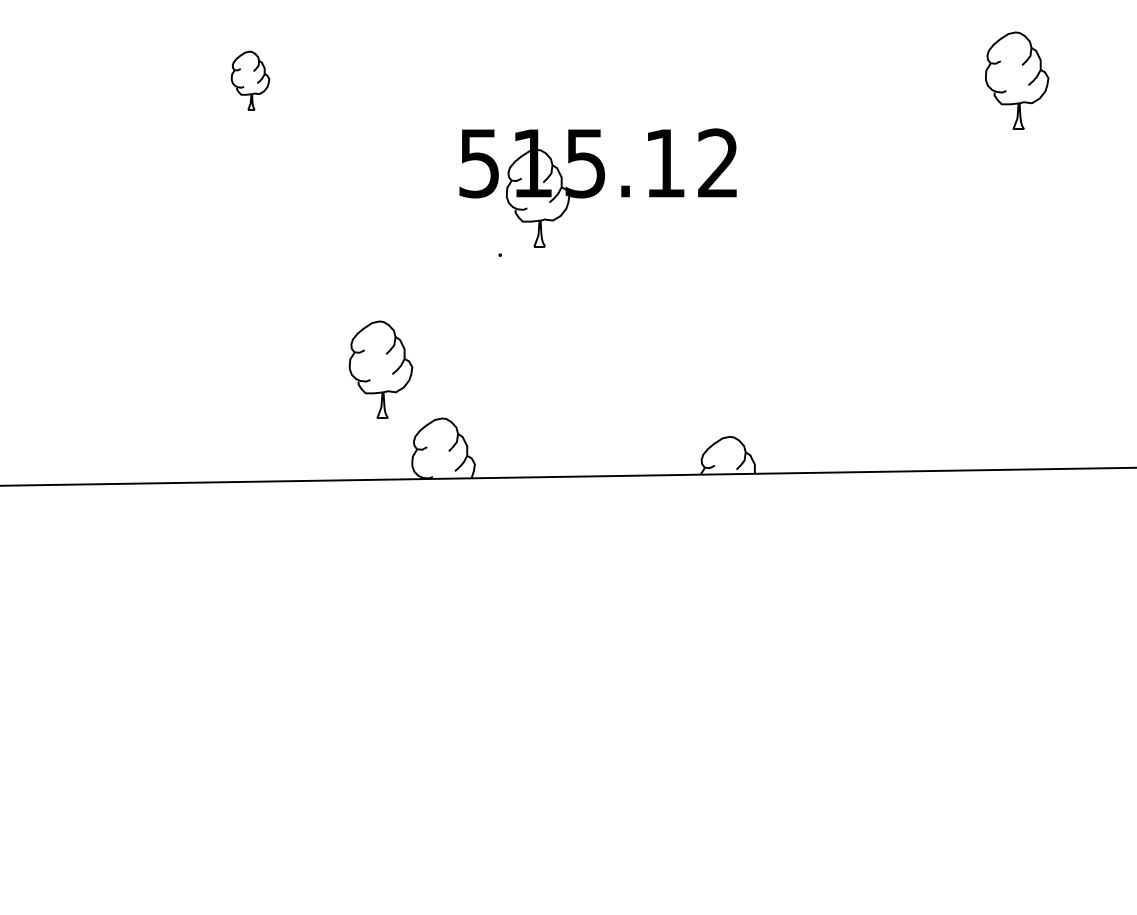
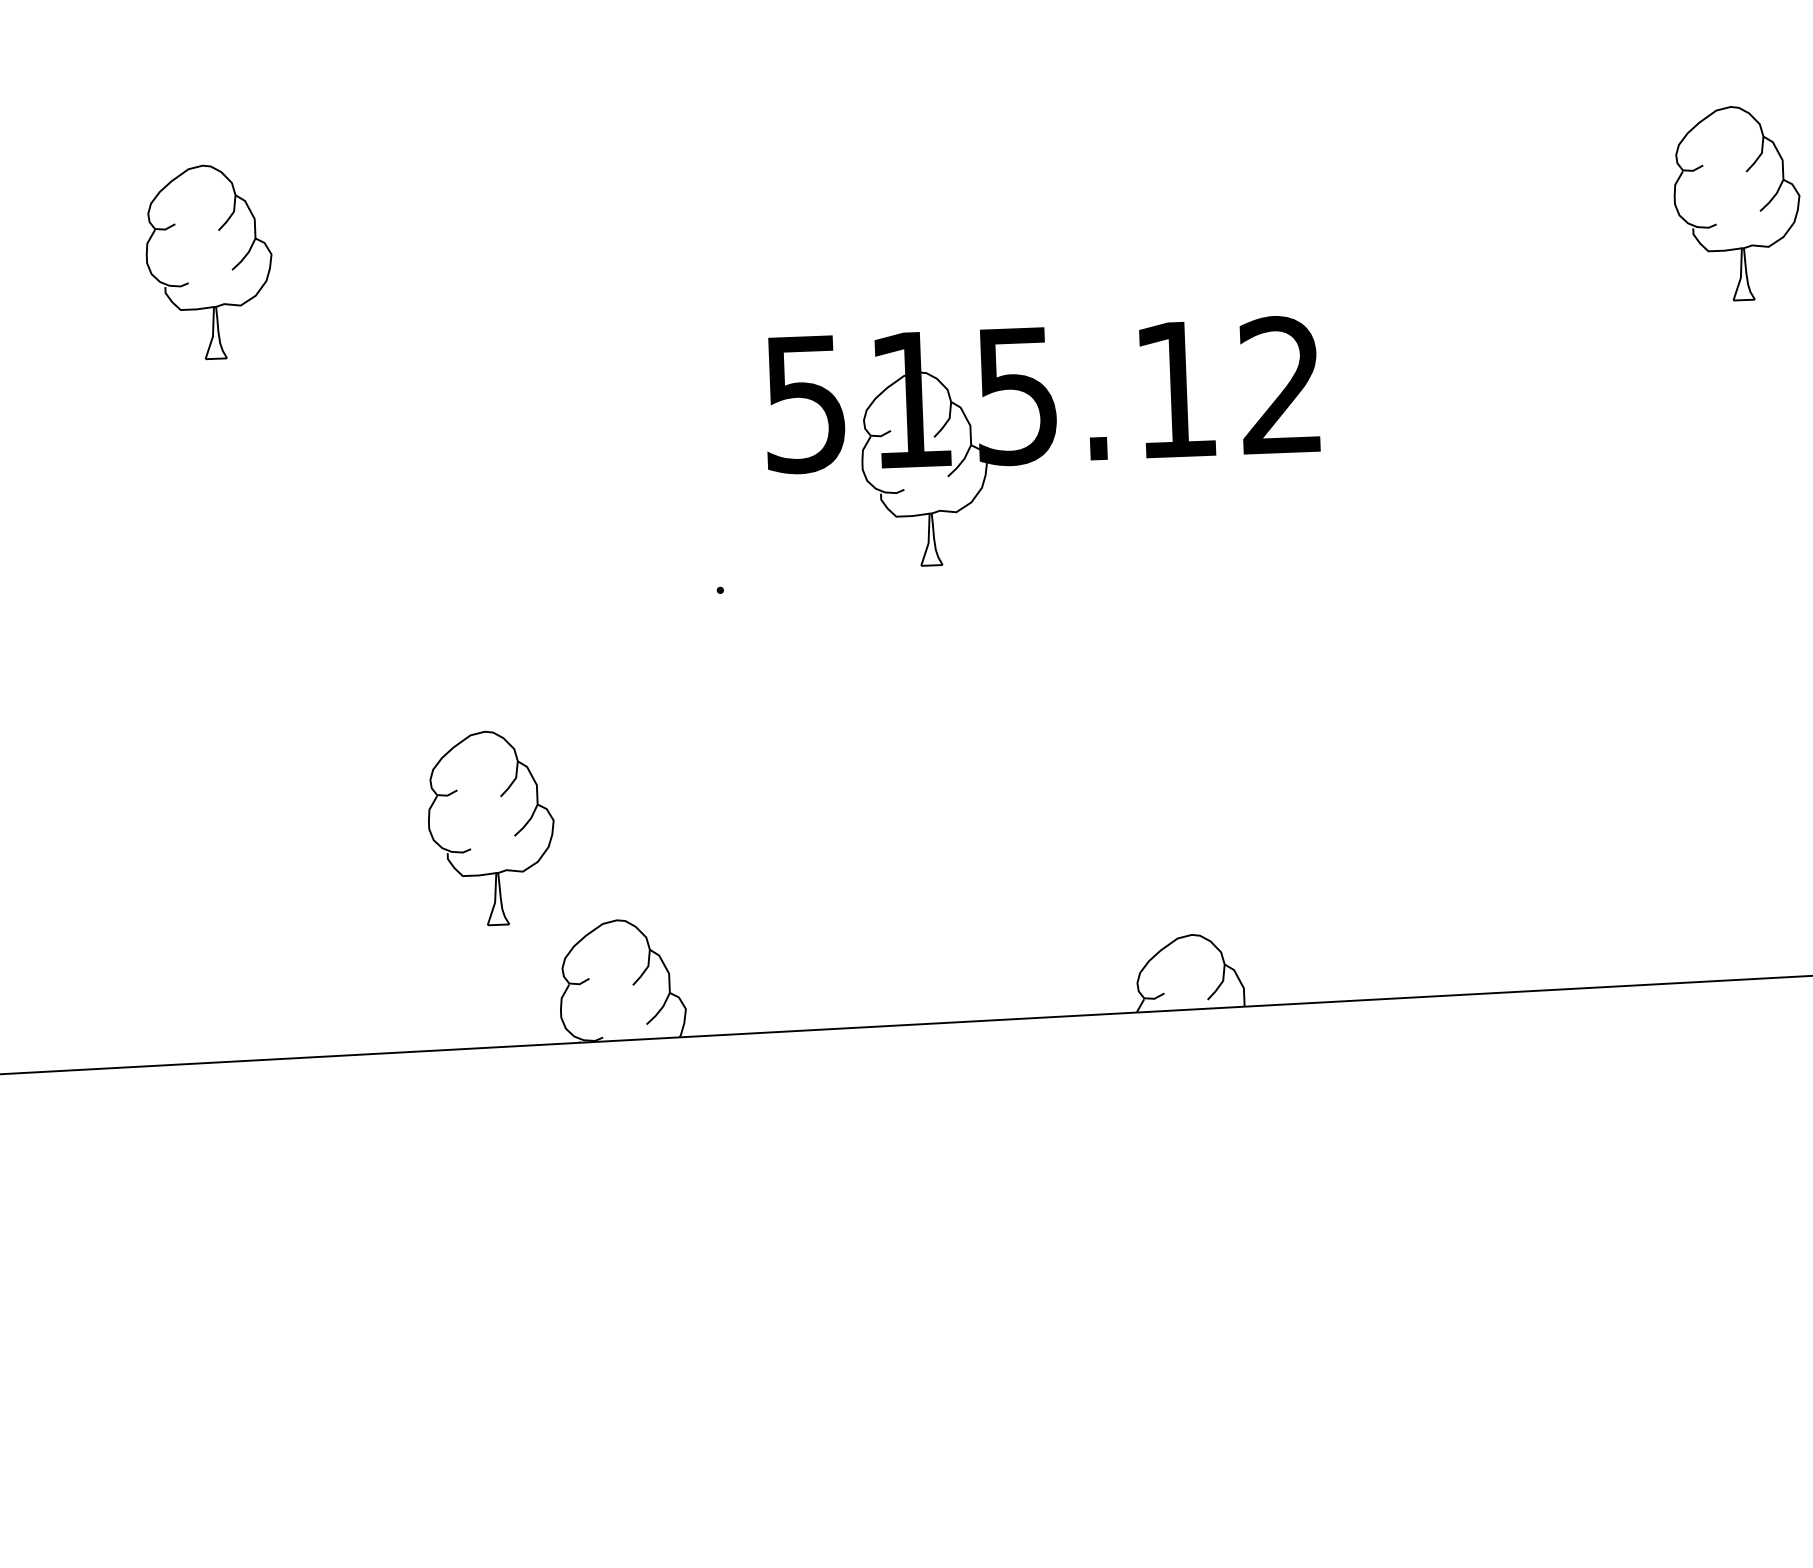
part: (250, 80) -> (209, 261), size x1.67
part: (597, 187) -> (1042, 442), moved

